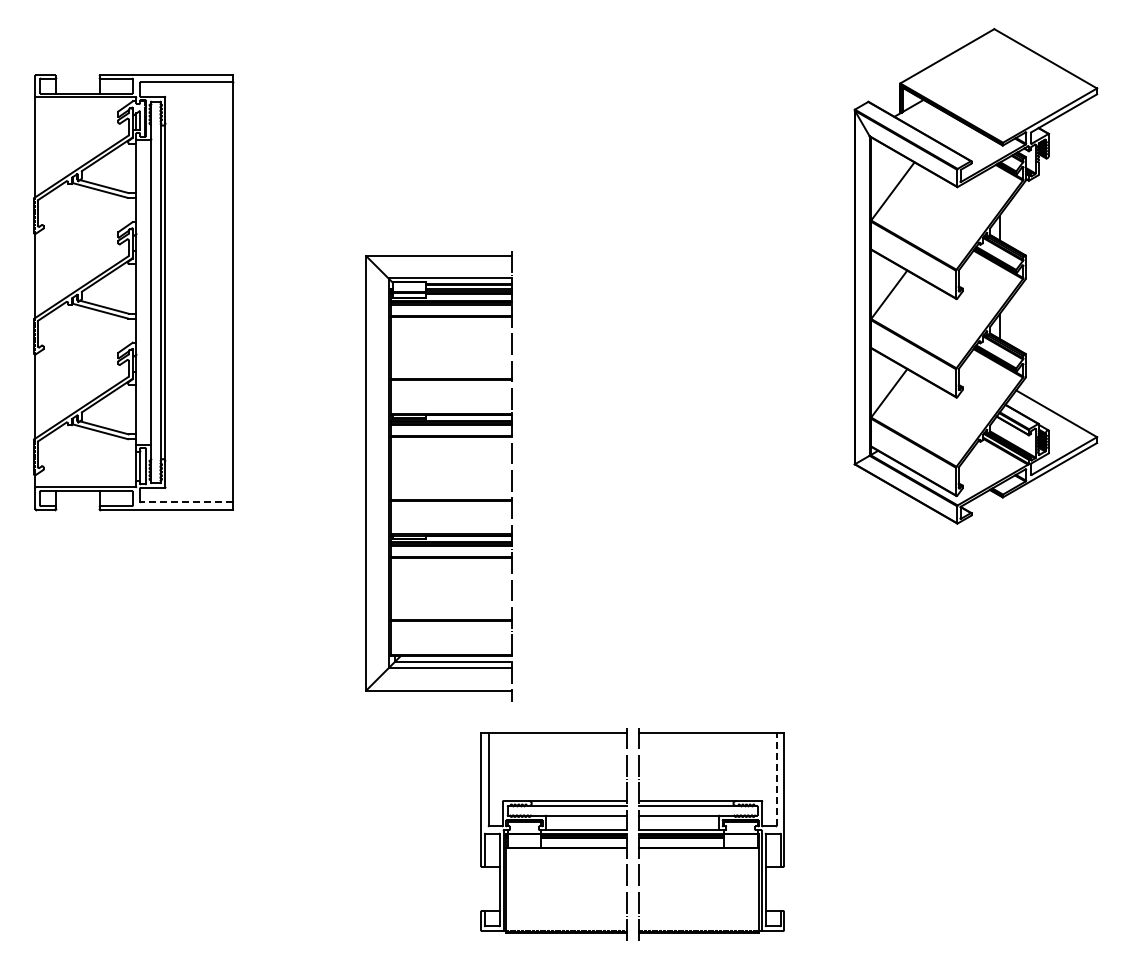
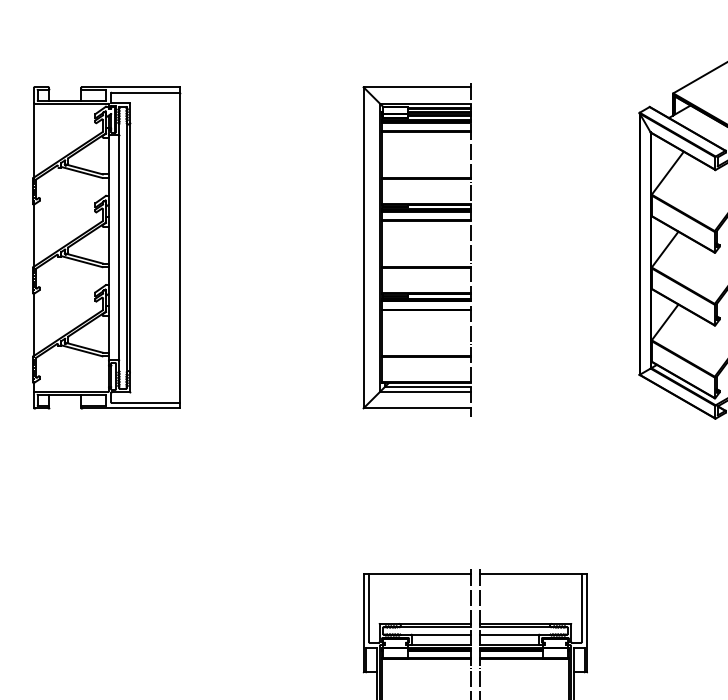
part: (438, 499) -> (416, 267), moved
line: (186, 502) -> (145, 403), dashed -> solid
line: (776, 779) -> (581, 607), dashed -> solid

